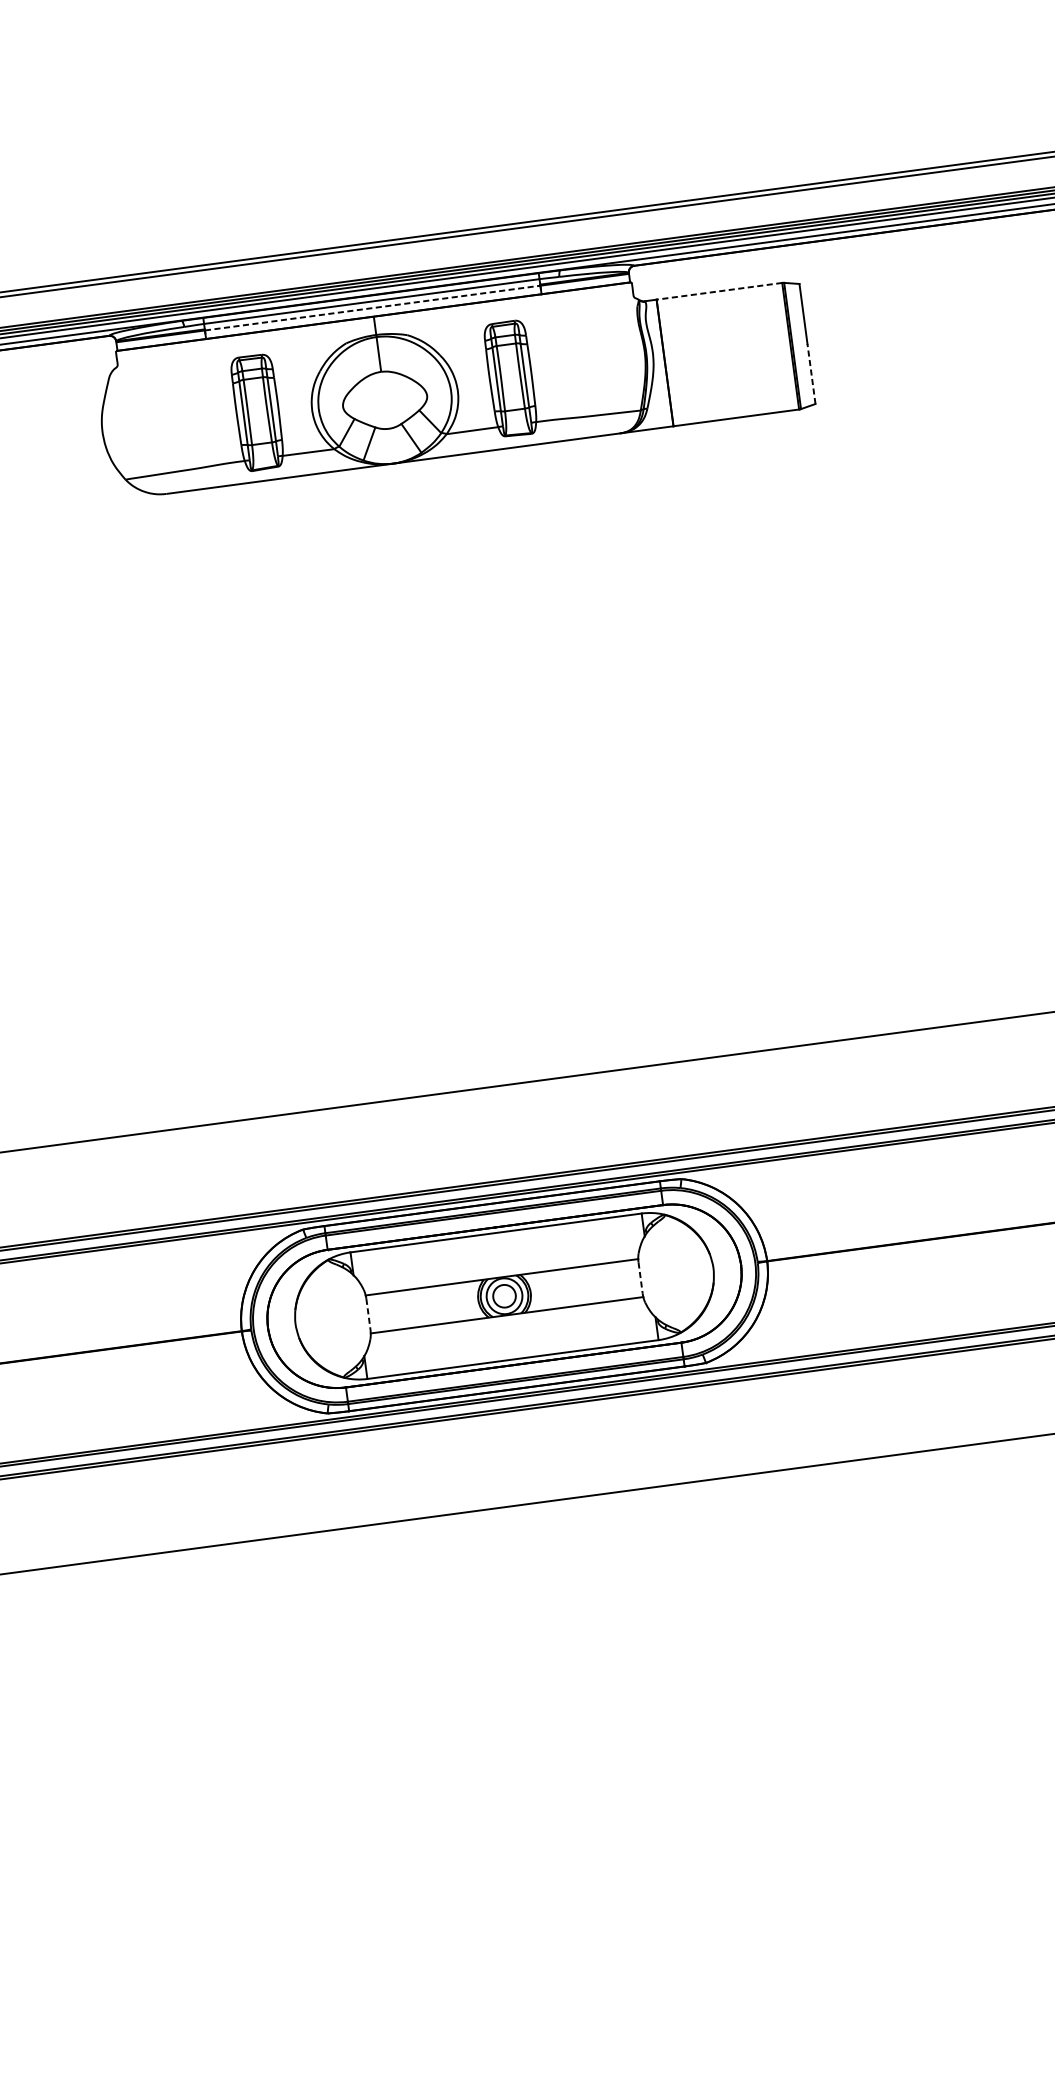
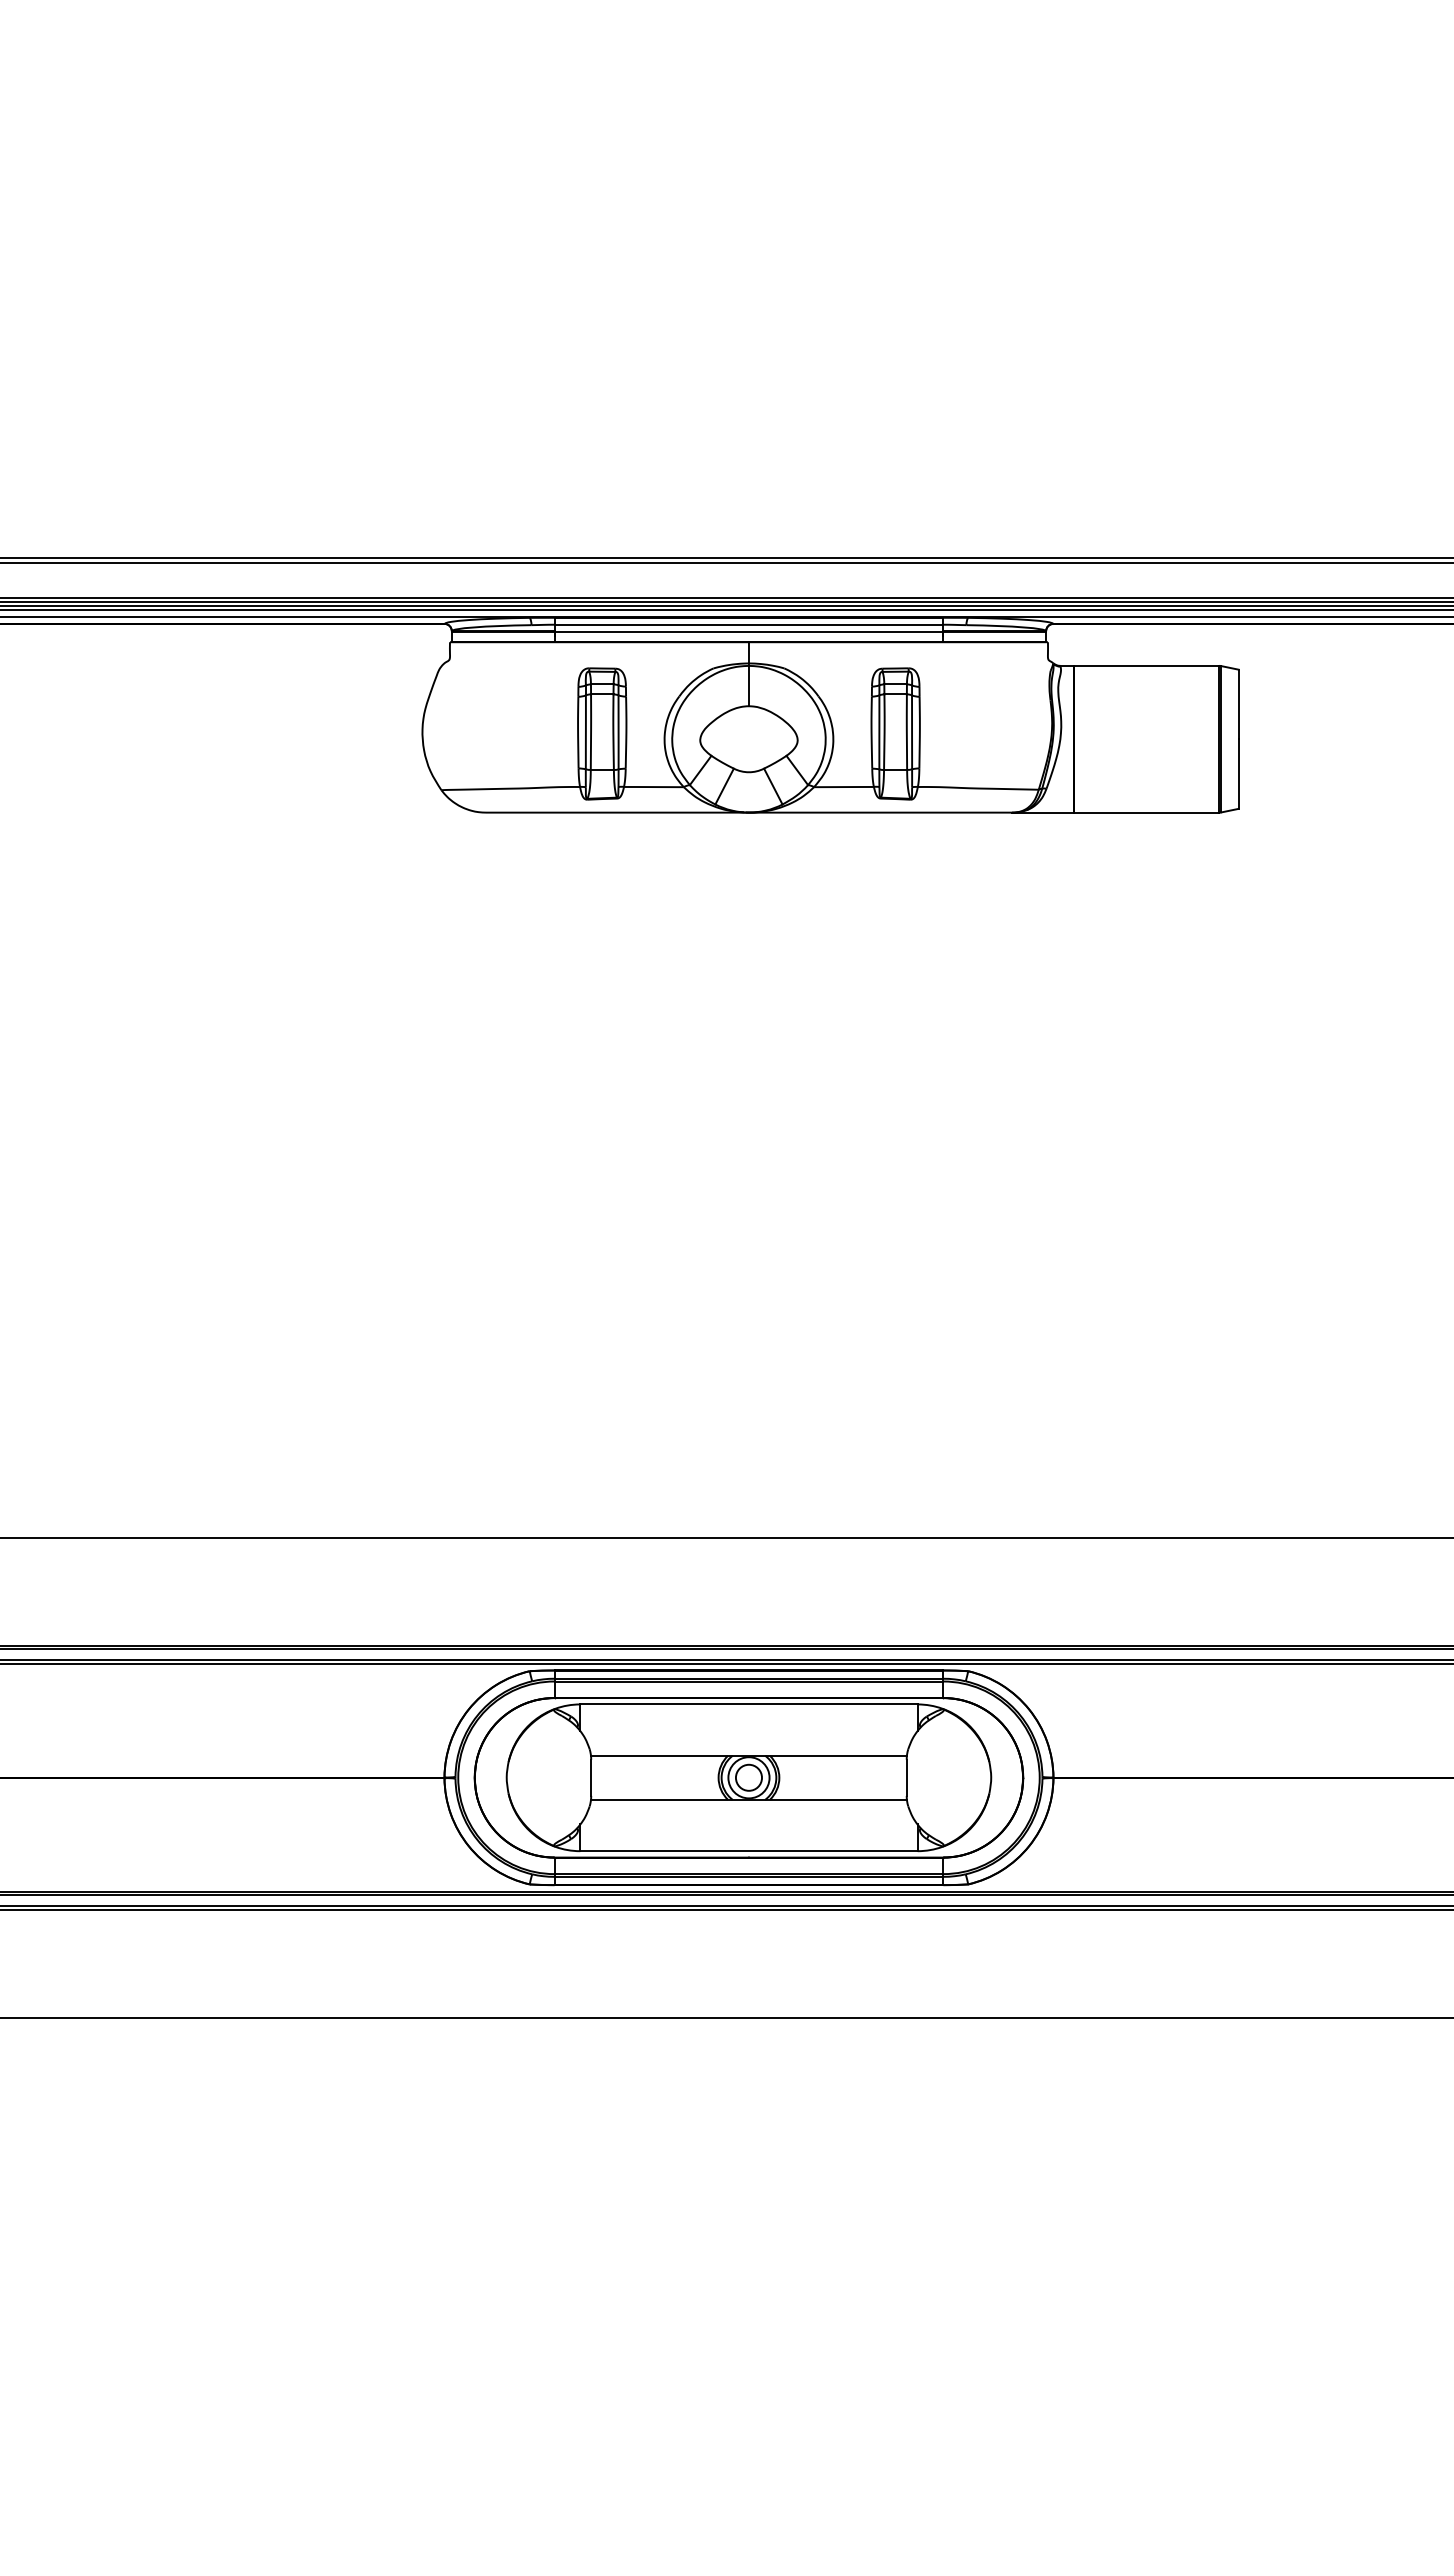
line: (719, 290) -> (1146, 665), dashed -> solid
line: (373, 308) -> (749, 632), dashed -> solid
line: (811, 374) -> (1238, 774), dashed -> solid
line: (640, 1278) -> (906, 1778), dashed -> solid
line: (368, 1314) -> (591, 1778), dashed -> solid

